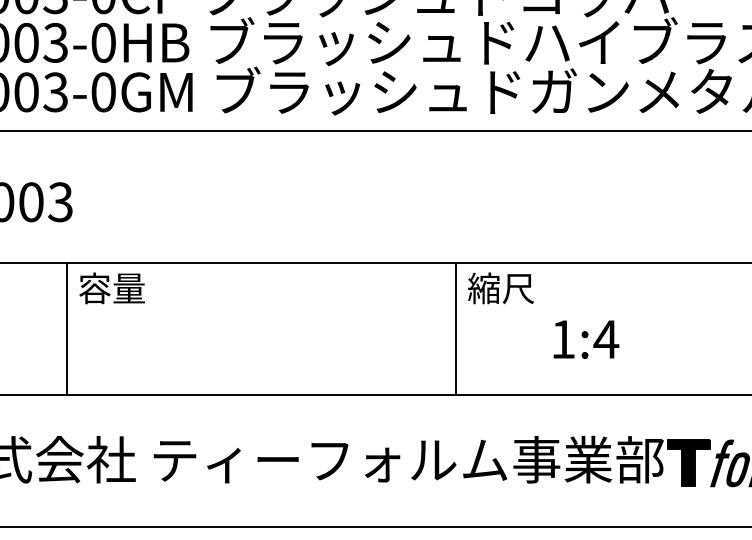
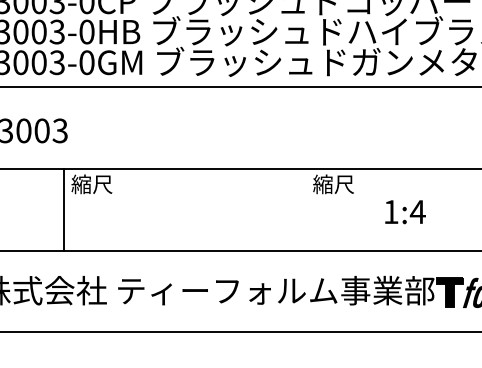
text: (110, 288) -> (91, 184), 容量 -> 縮尺
line: (455, 328) -> (305, 209), removed
text: (586, 340) -> (405, 212), moved

